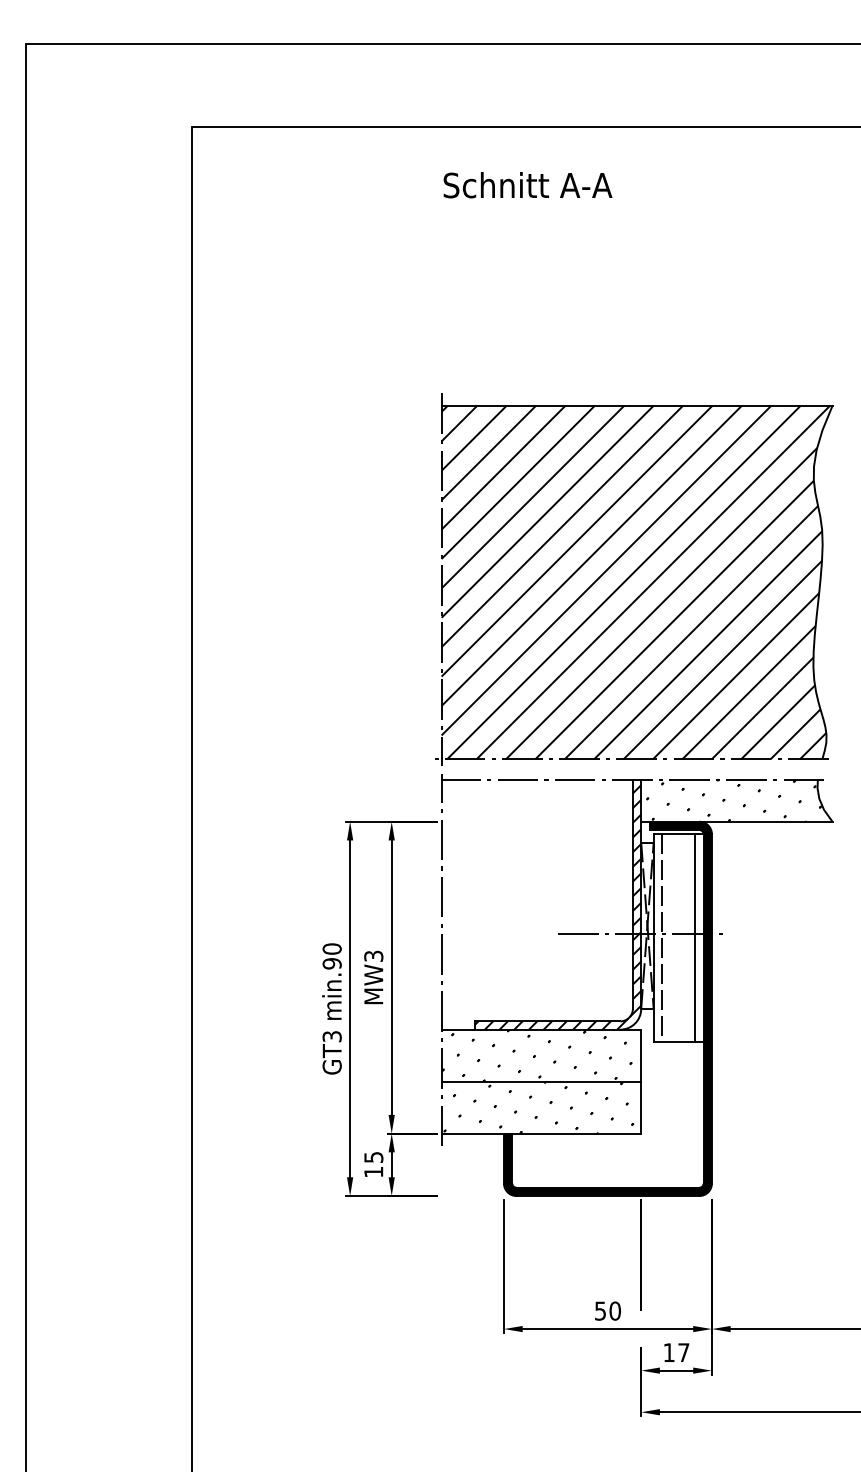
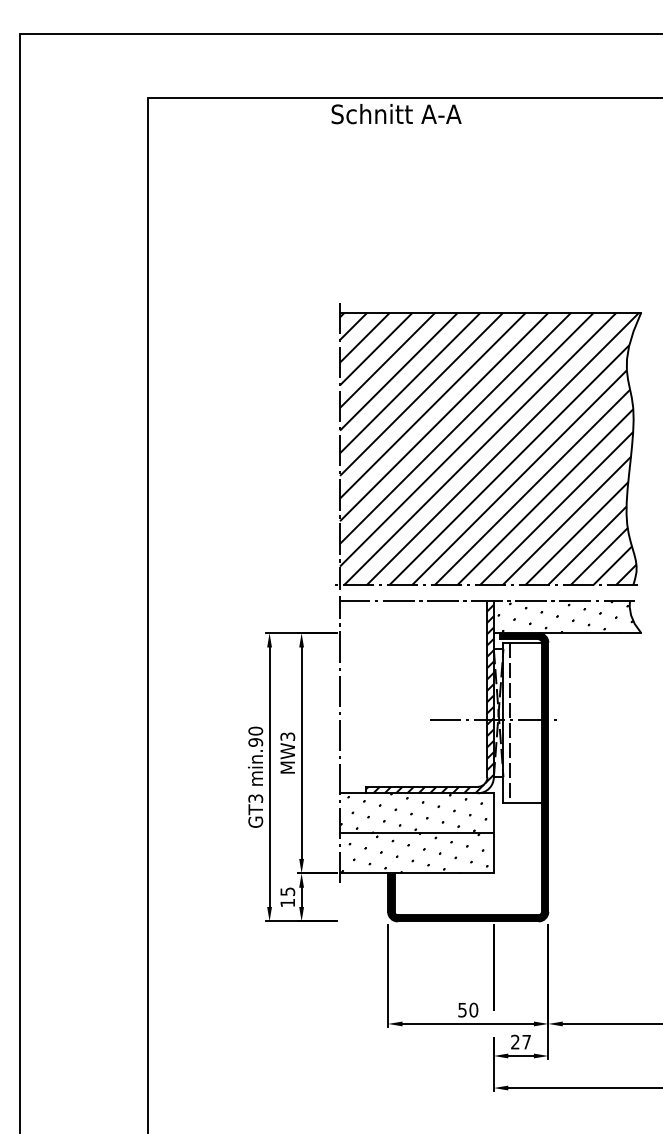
text: (527, 185) -> (396, 114), moved
line: (695, 938) -> (535, 723), removed
text: (668, 1352) -> (514, 1042), 17 -> 27

